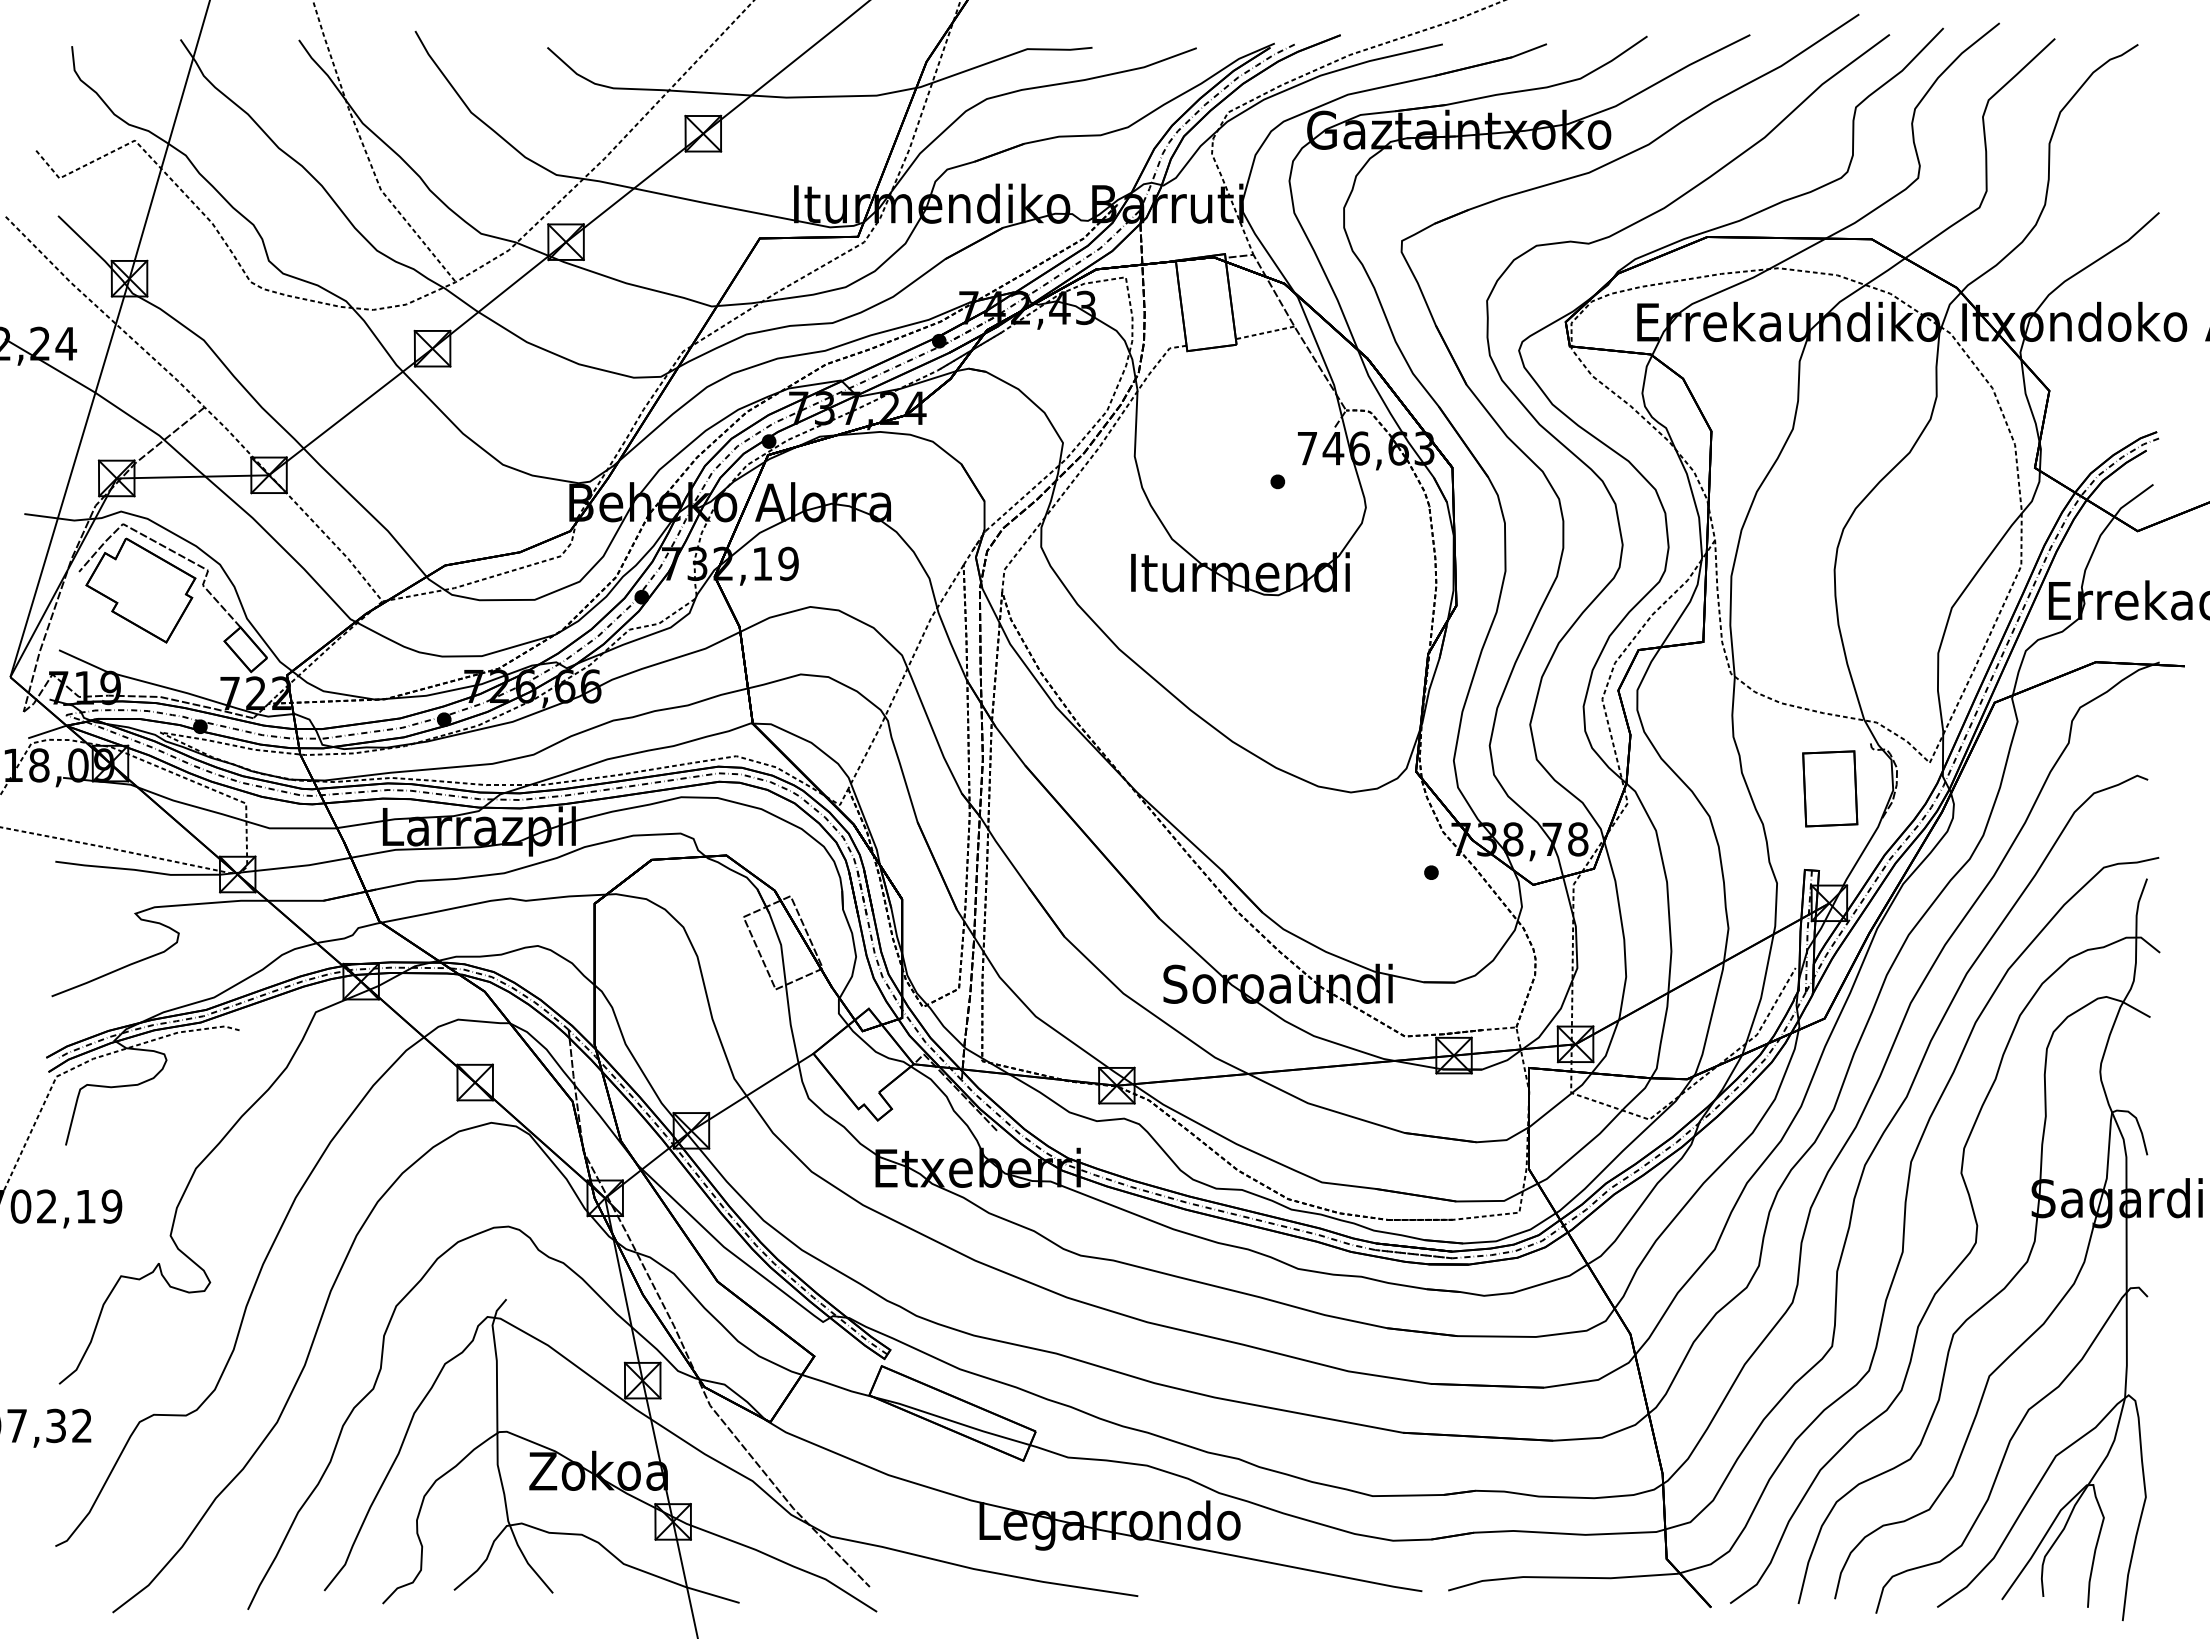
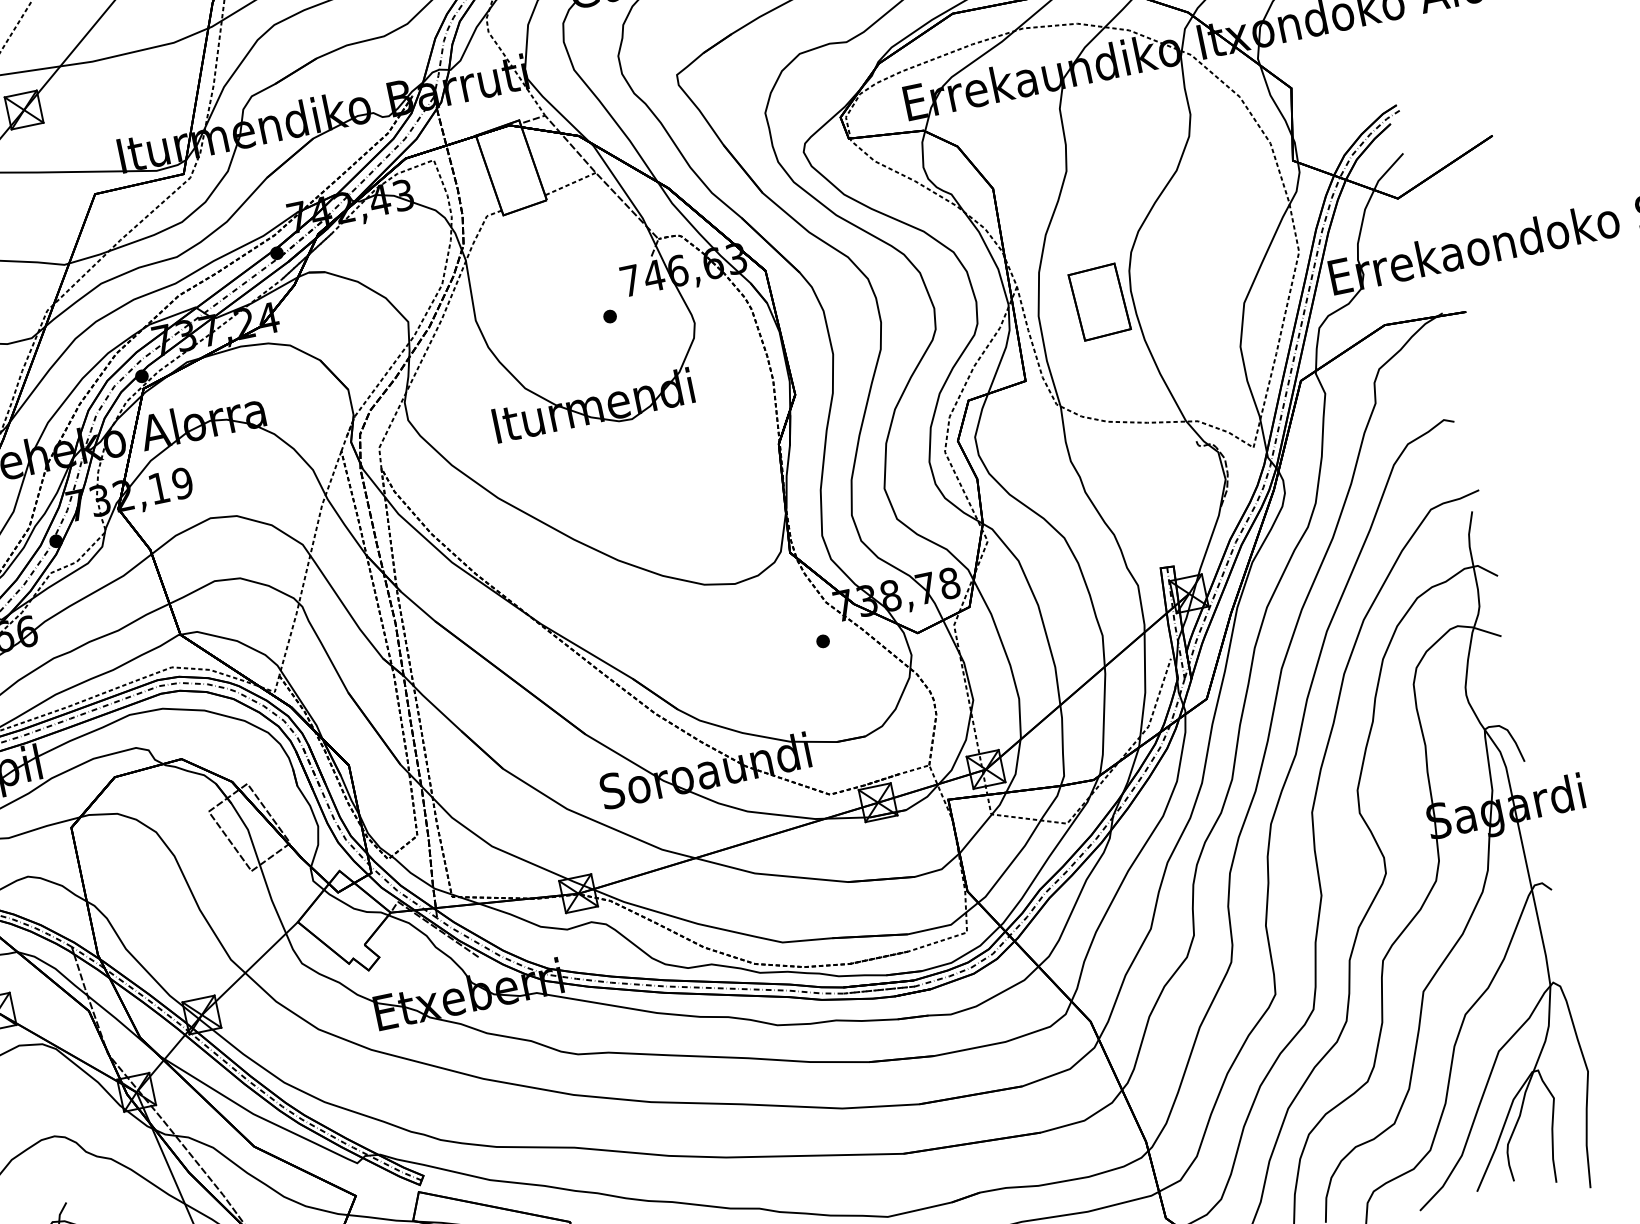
part: (1830, 788) -> (1099, 301), moved

